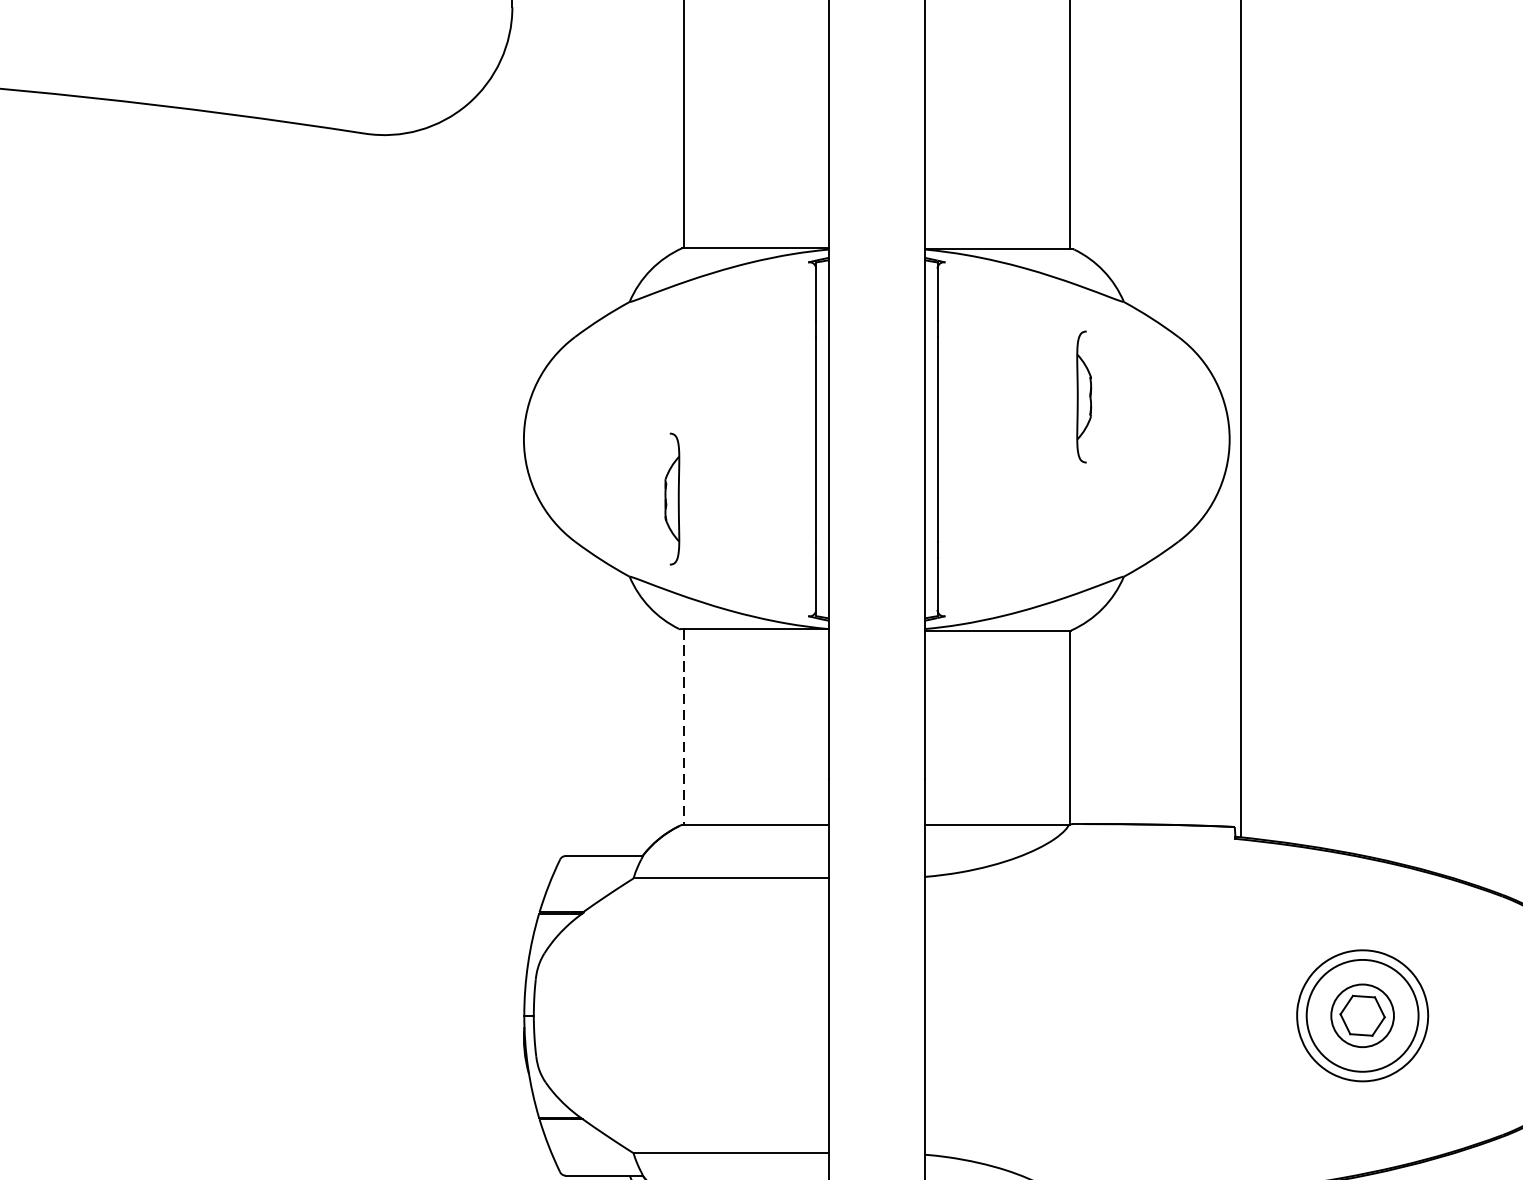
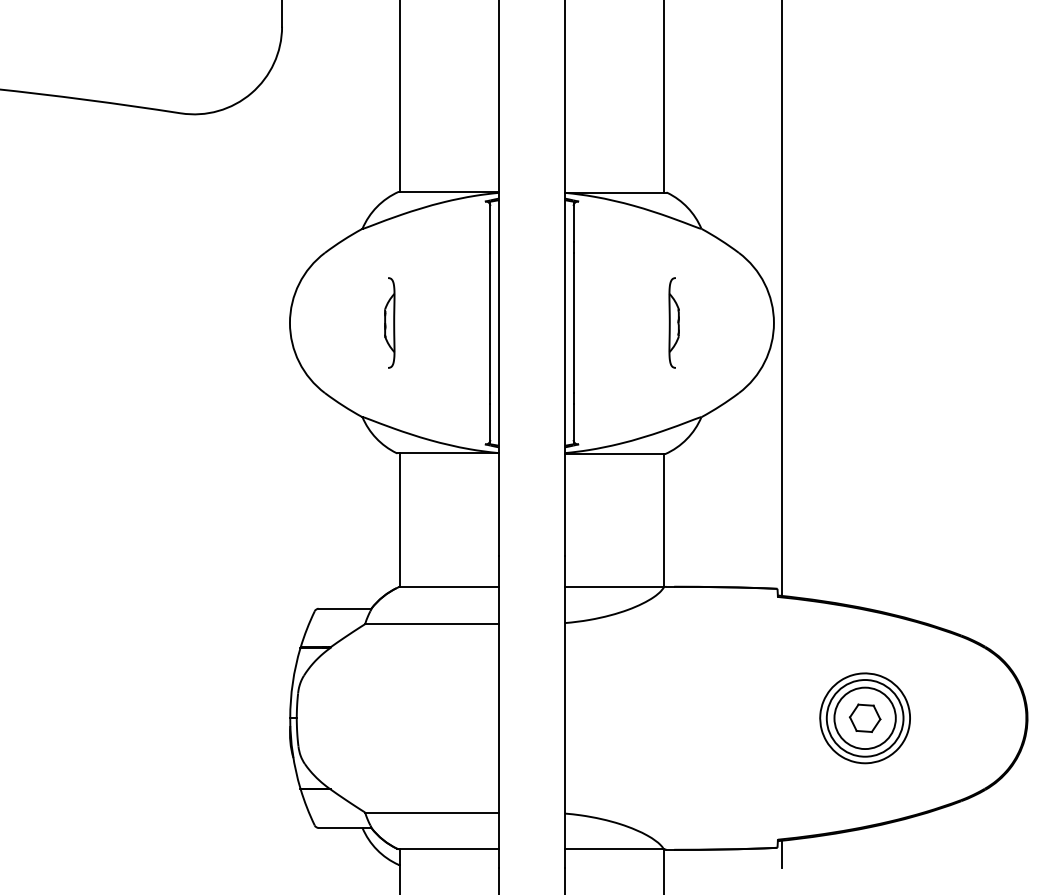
part: (1083, 396) -> (673, 322), moved
part: (671, 498) -> (389, 322), moved
line: (683, 727) -> (399, 520), dashed -> solid
circle: (1361, 1016) -> (864, 718), size x1.43

